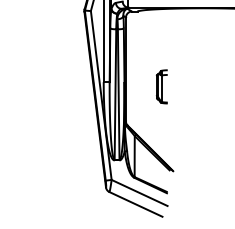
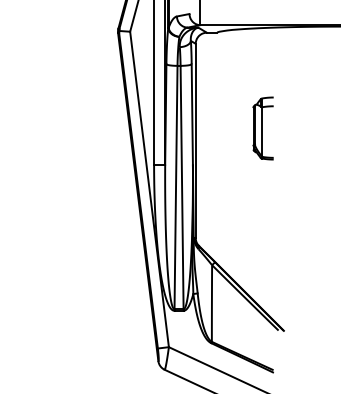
part: (161, 86) -> (262, 127), moved

